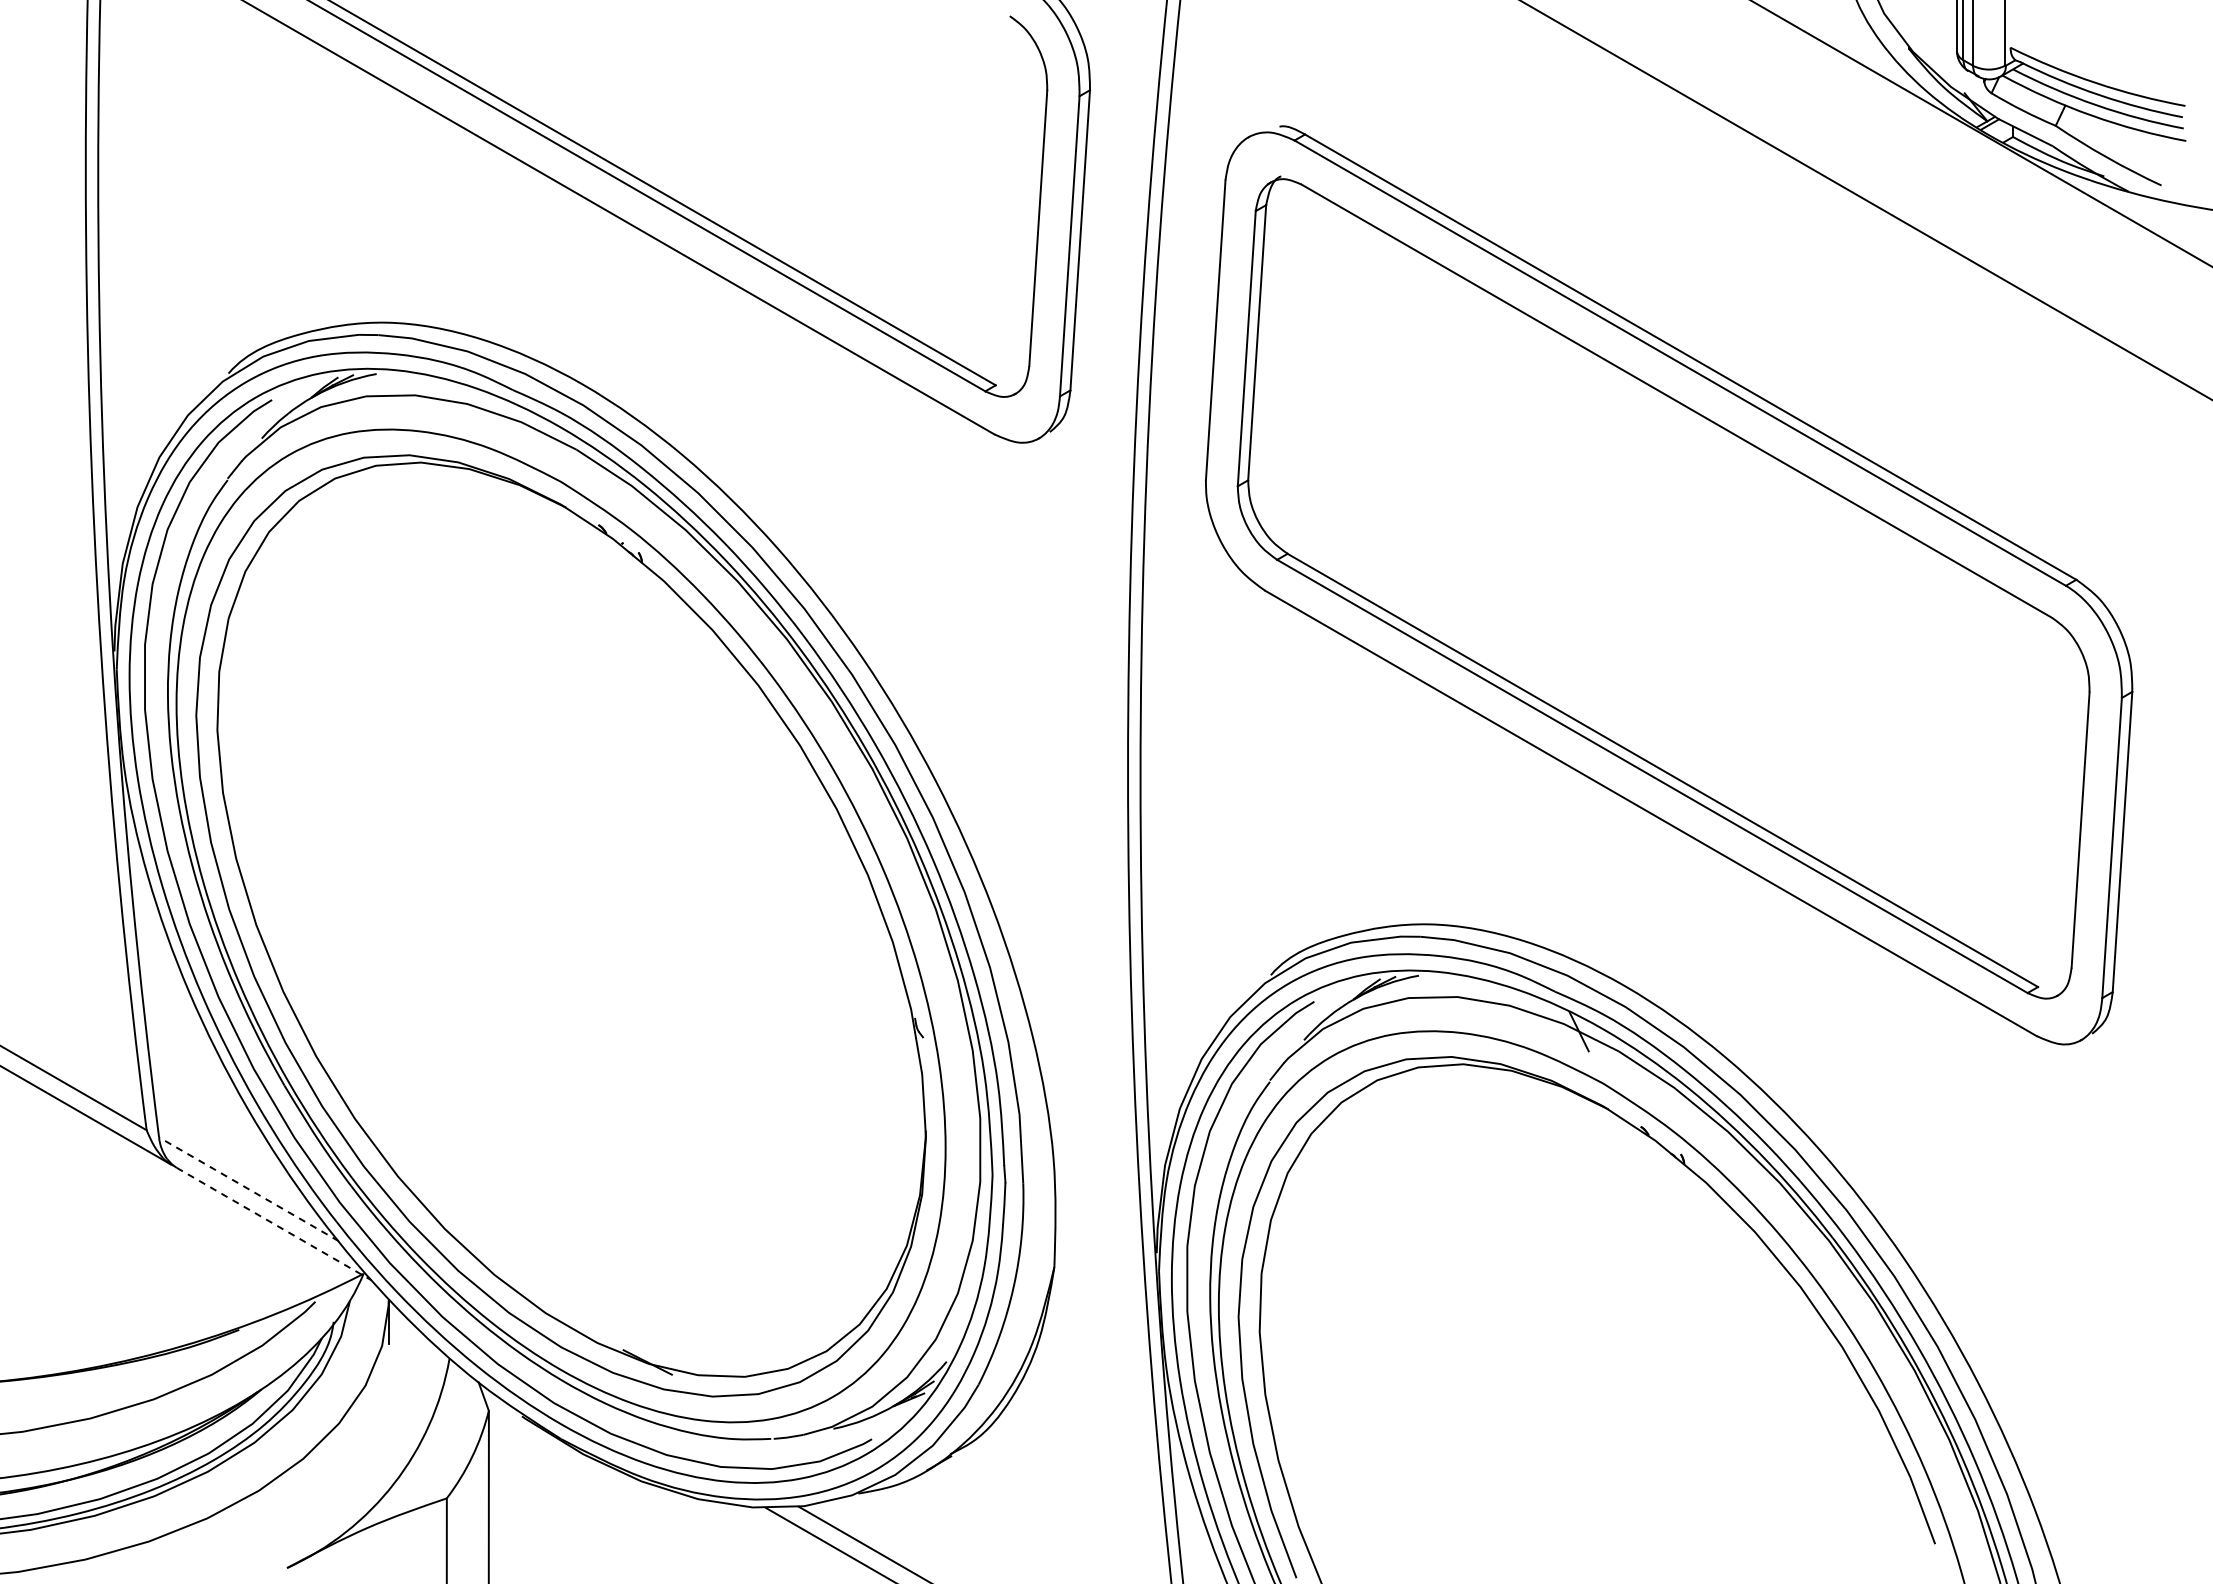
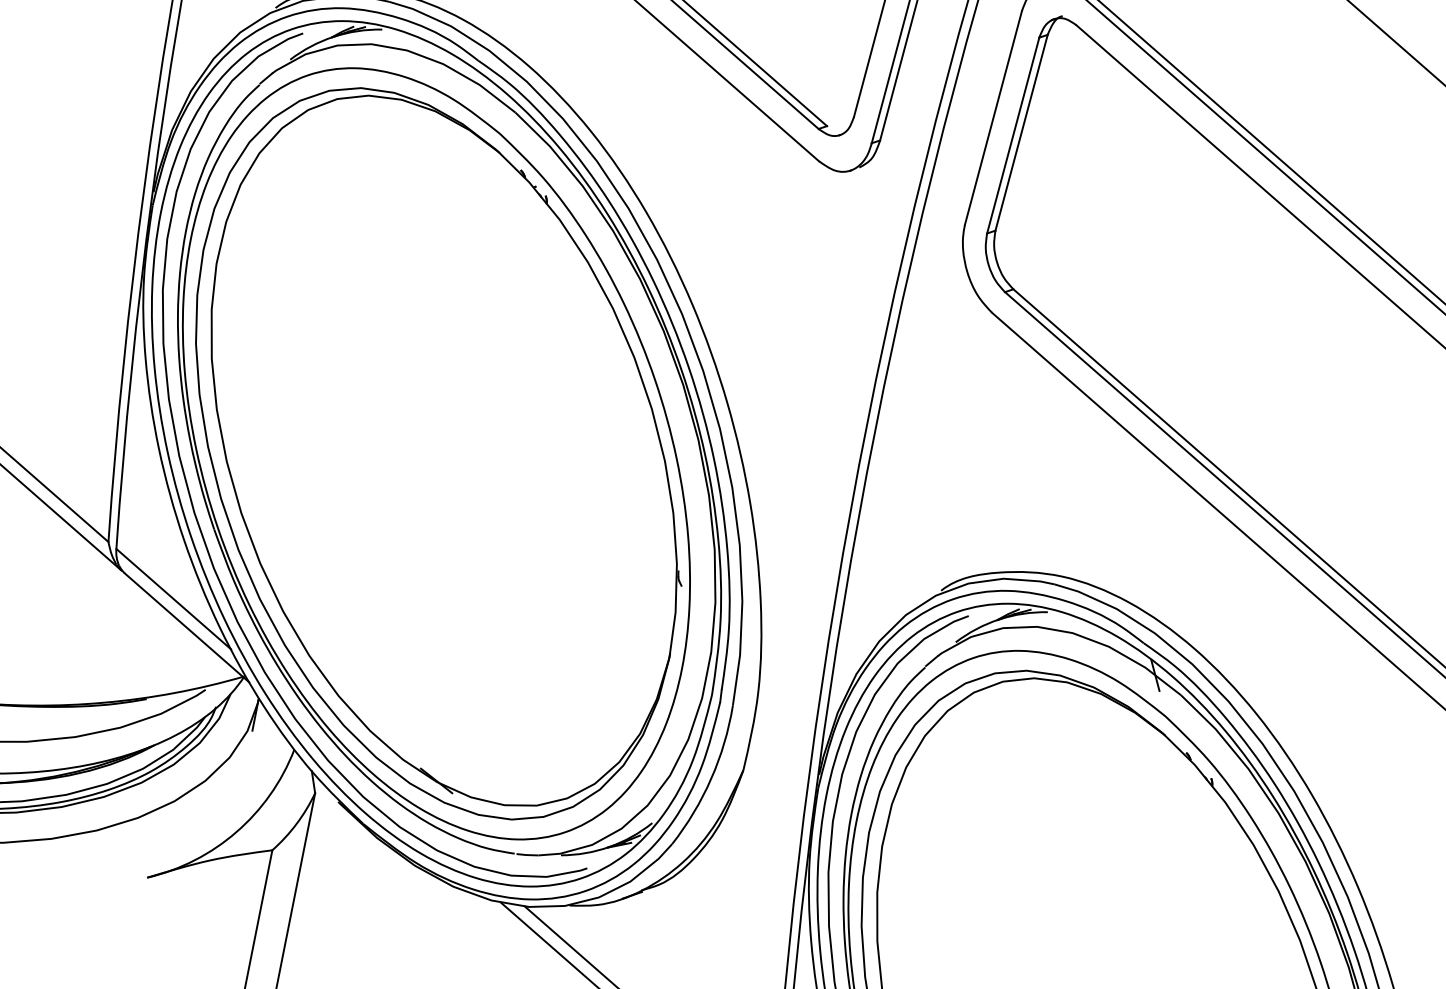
line: (248, 1189) -> (173, 599), dashed -> solid
line: (274, 1224) -> (187, 628), dashed -> solid

